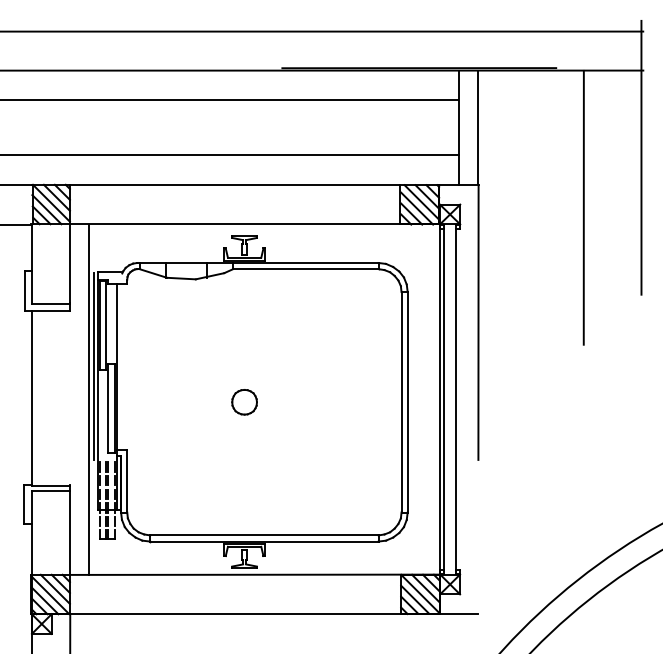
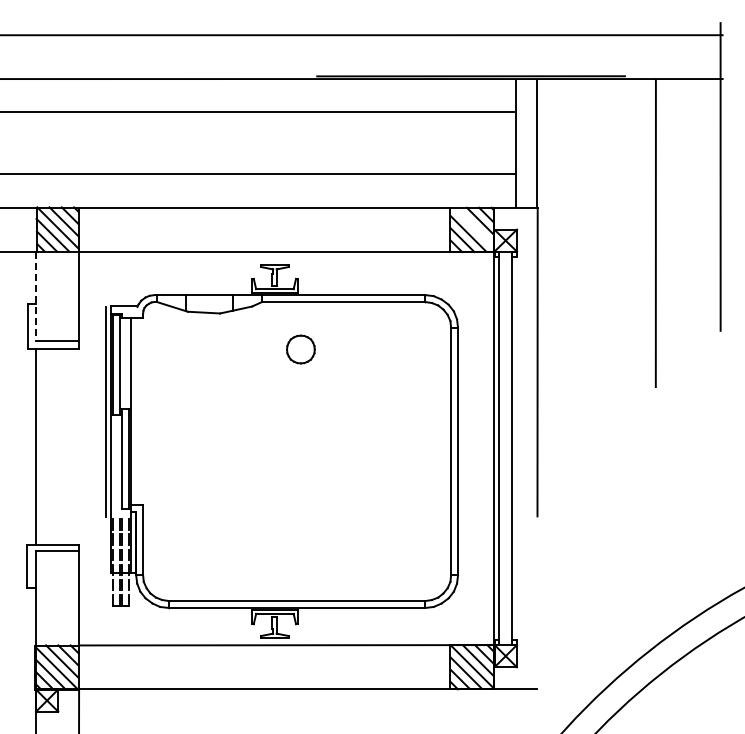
line: (421, 201) -> (473, 226), removed
line: (31, 264) -> (35, 296), solid -> dashed
line: (89, 399) -> (100, 448), removed
part: (244, 402) -> (300, 349), moved

